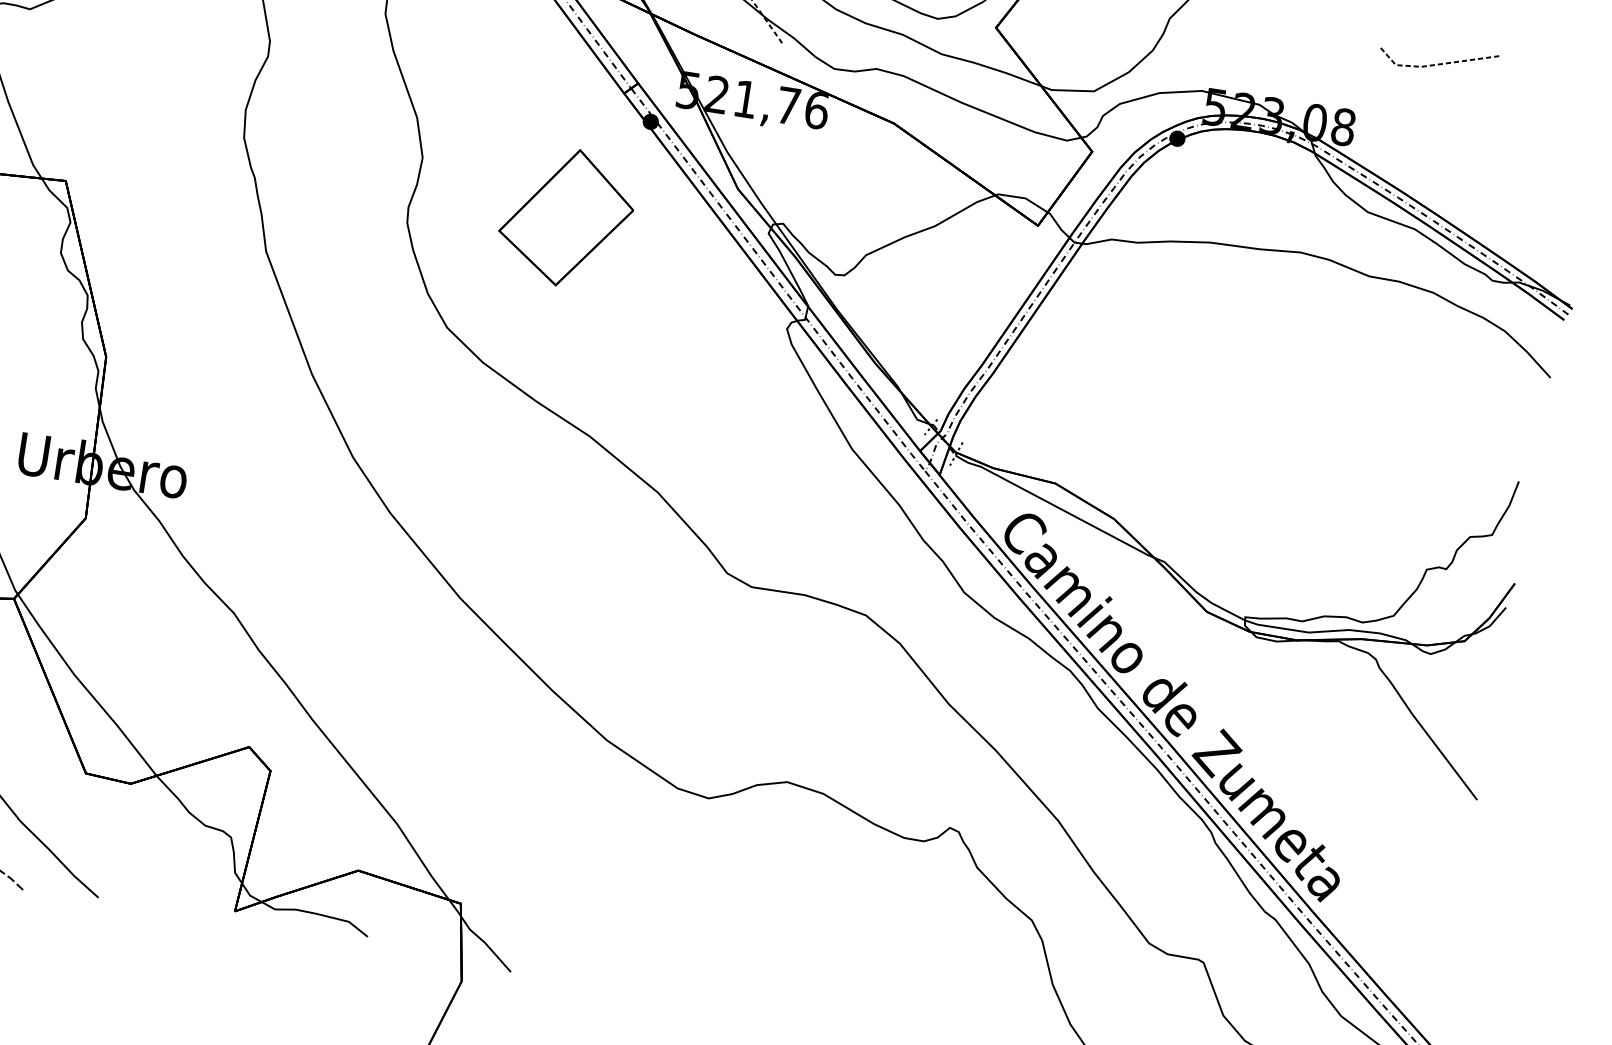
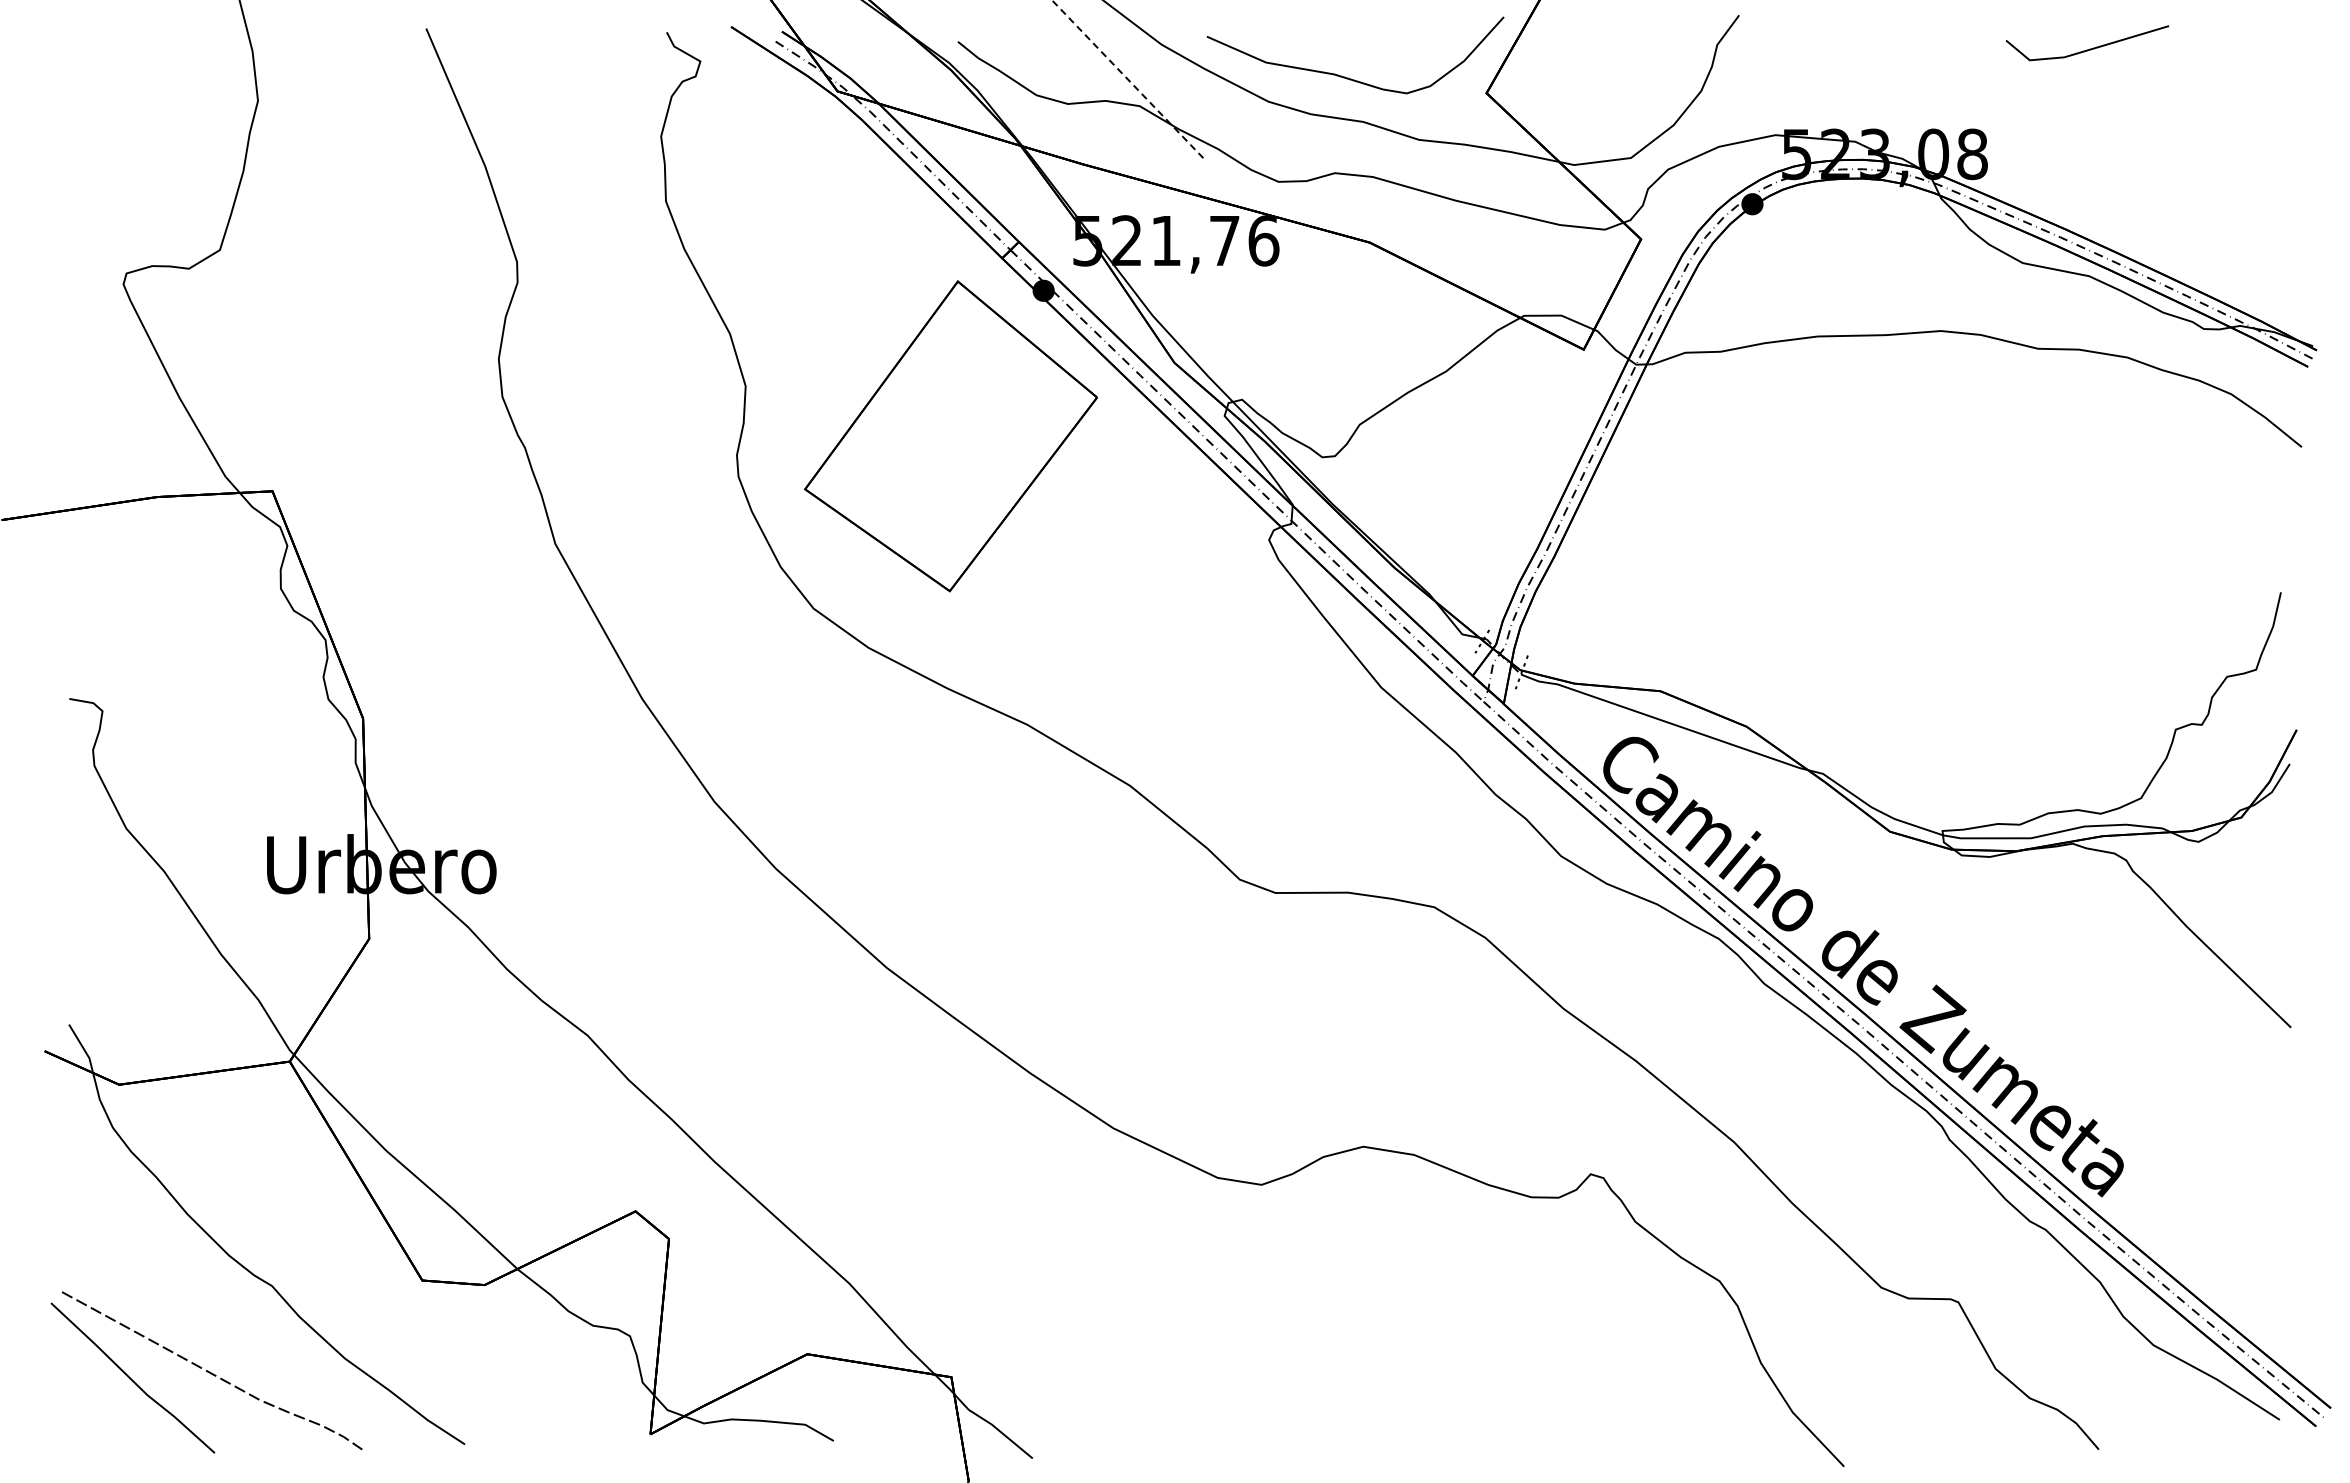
line: (1436, 64) -> (2084, 51), dashed -> solid
part: (566, 217) -> (950, 436), size x1.67

